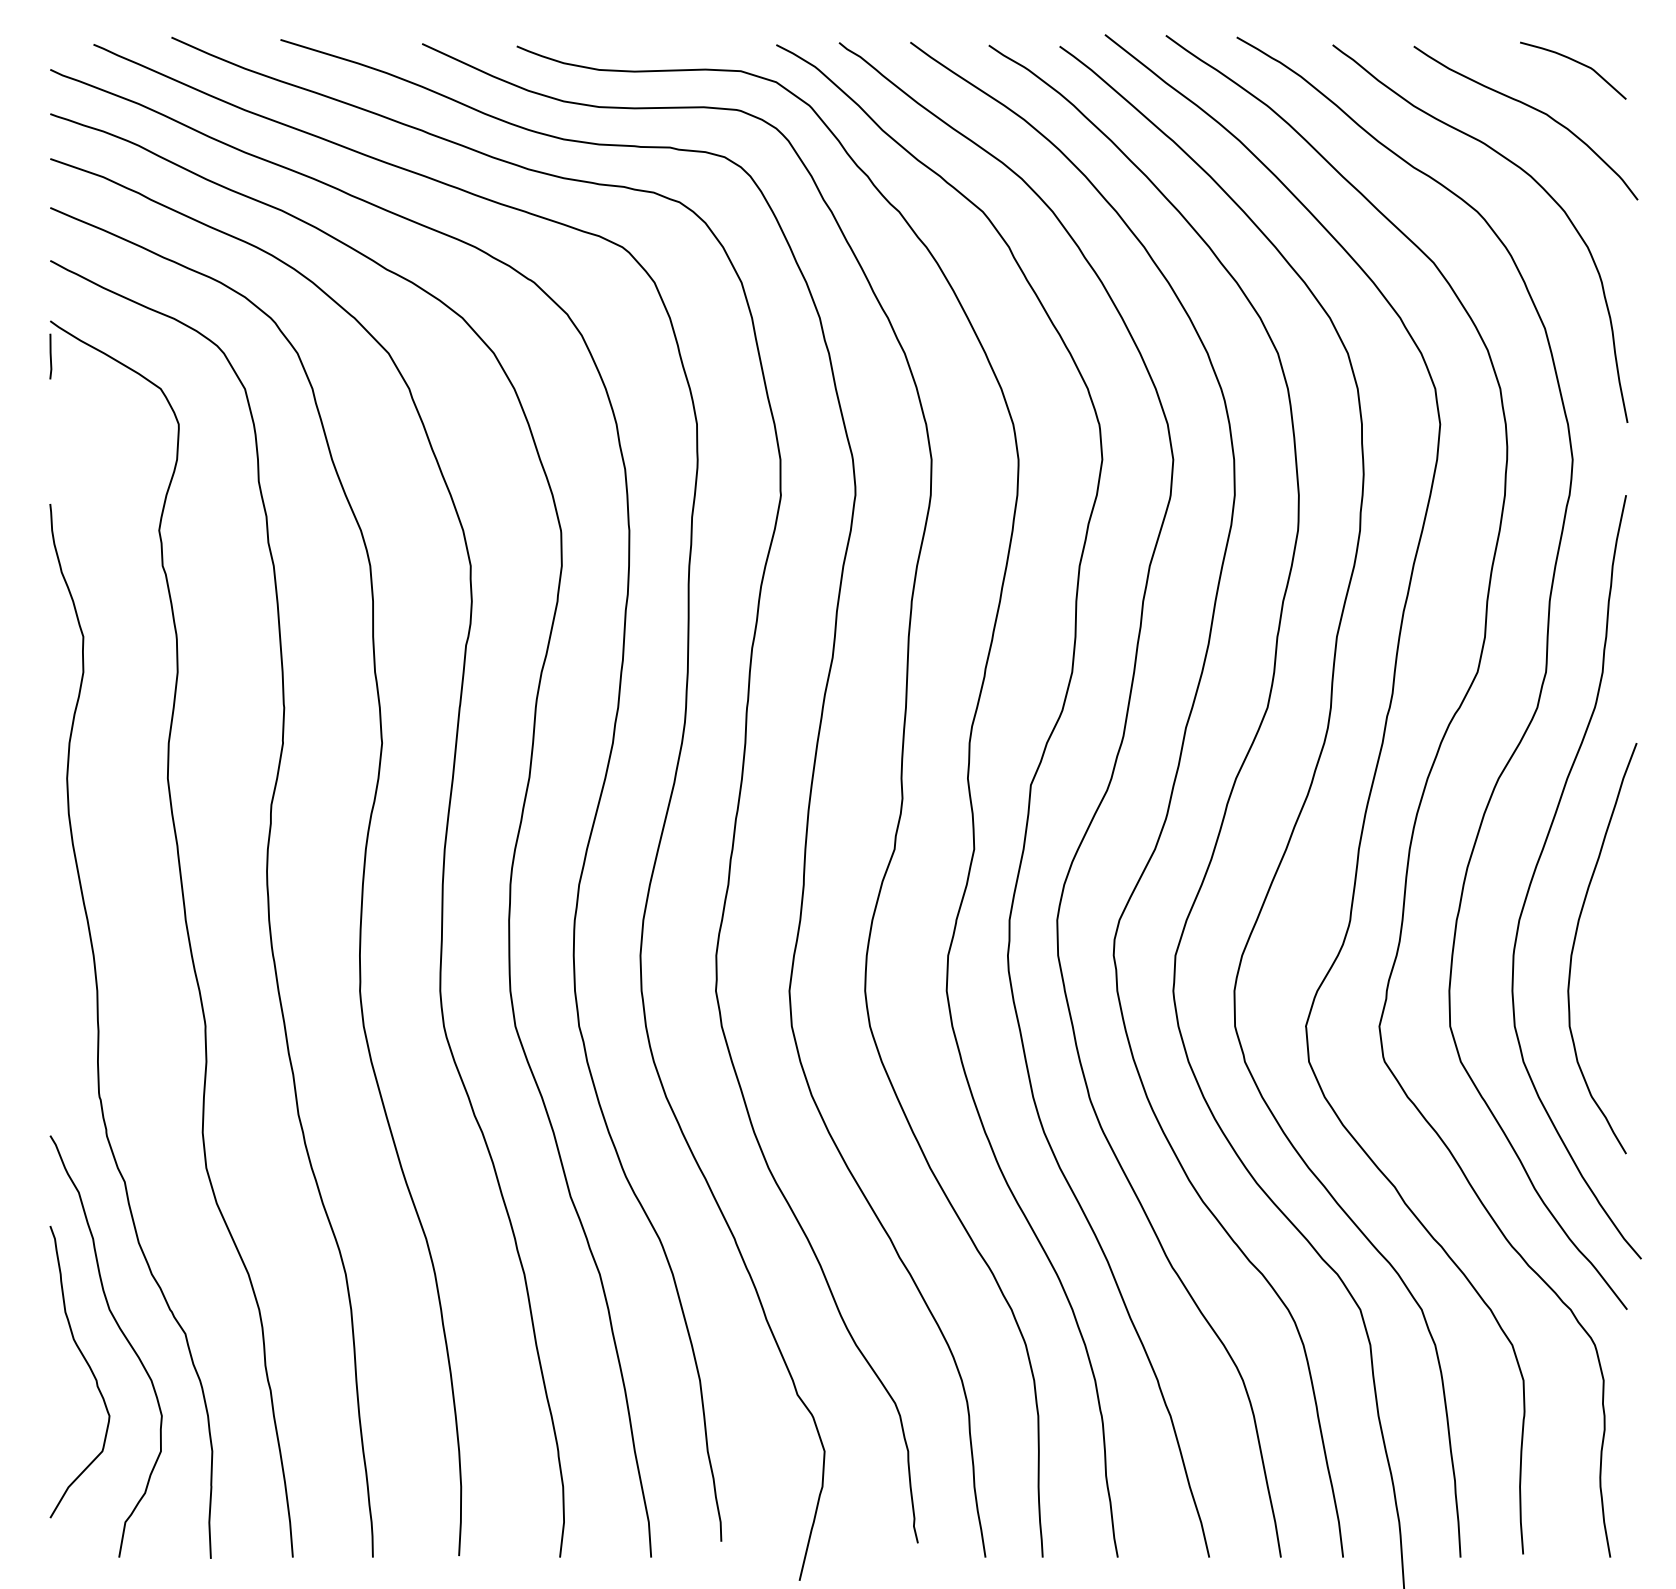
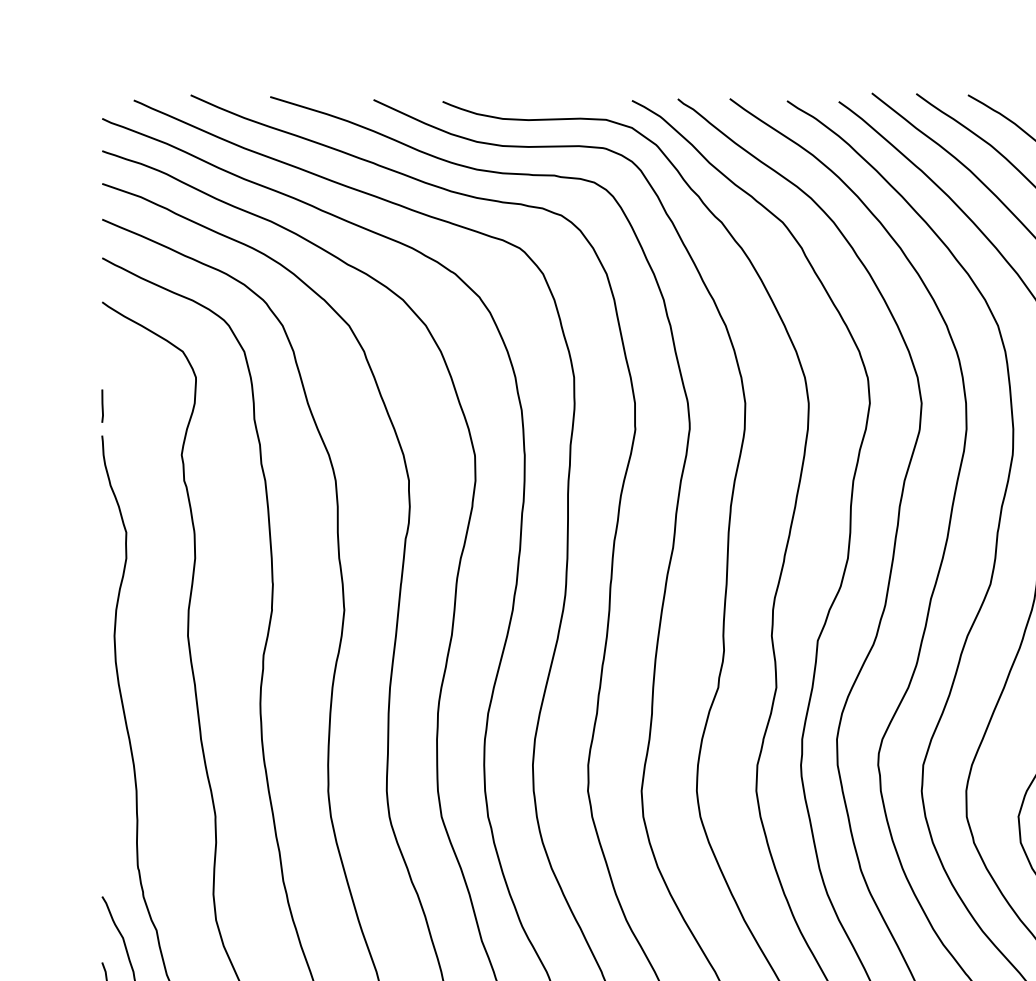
line: (50, 356) -> (102, 406), moved

